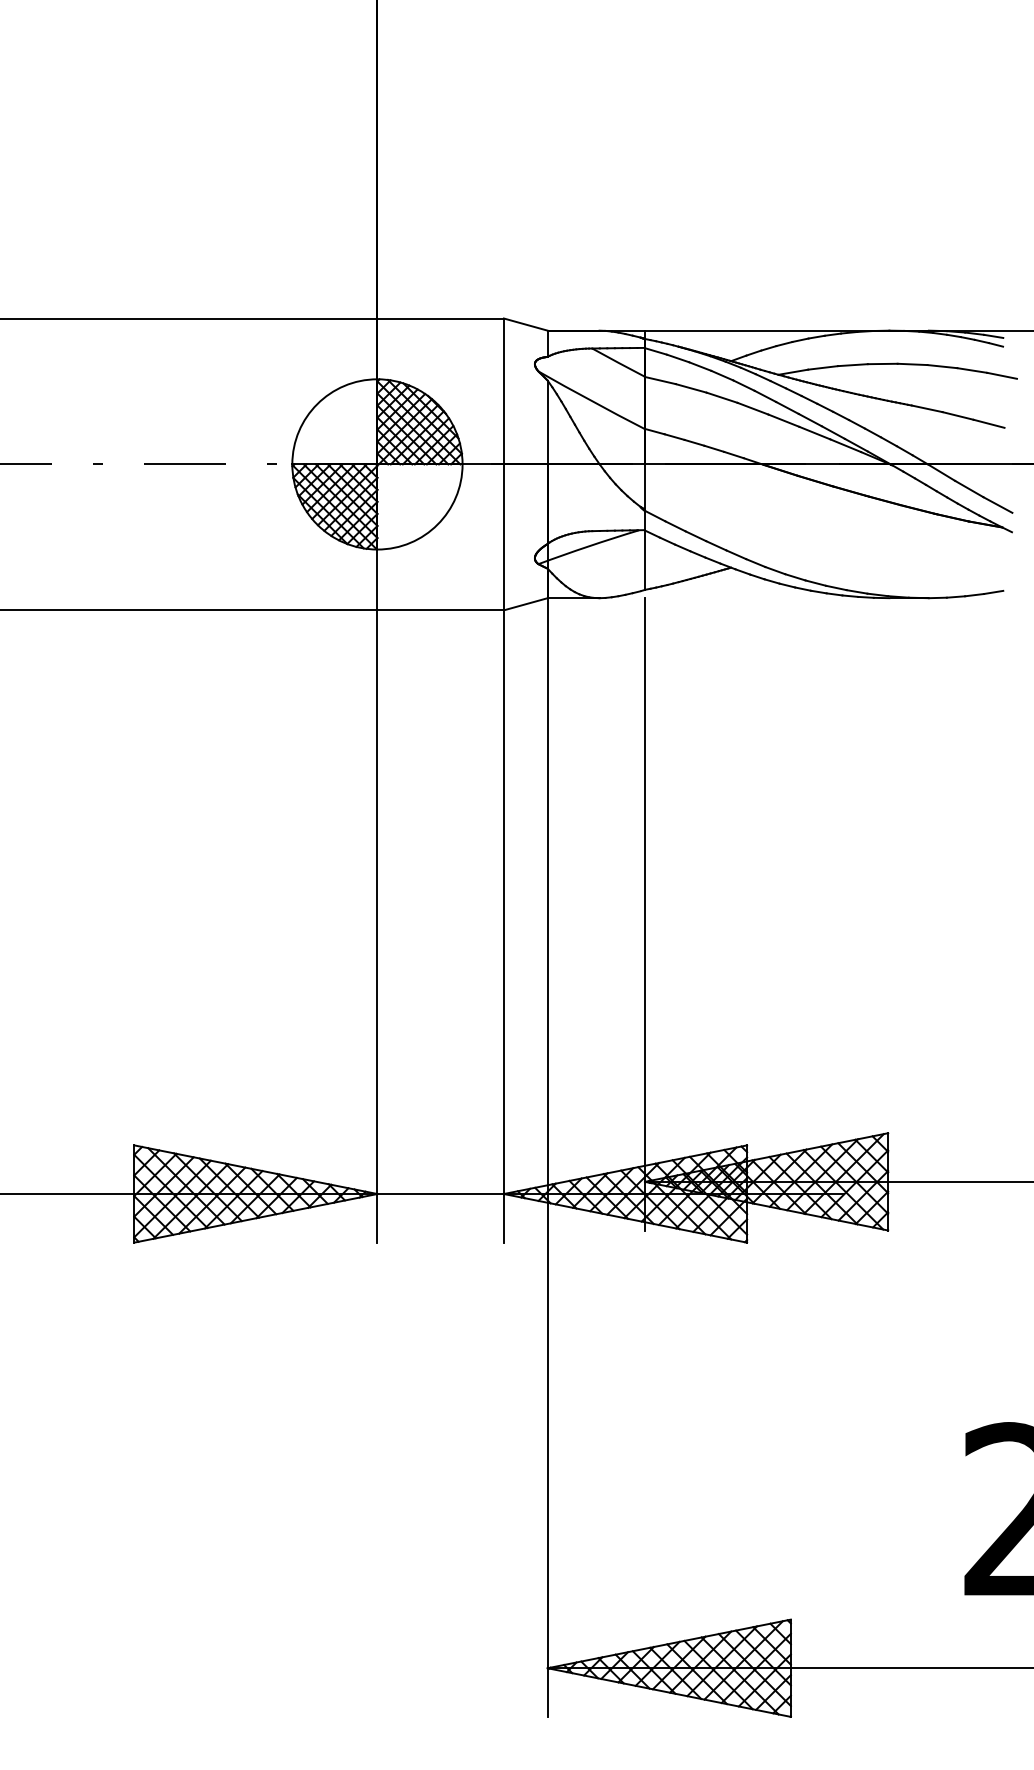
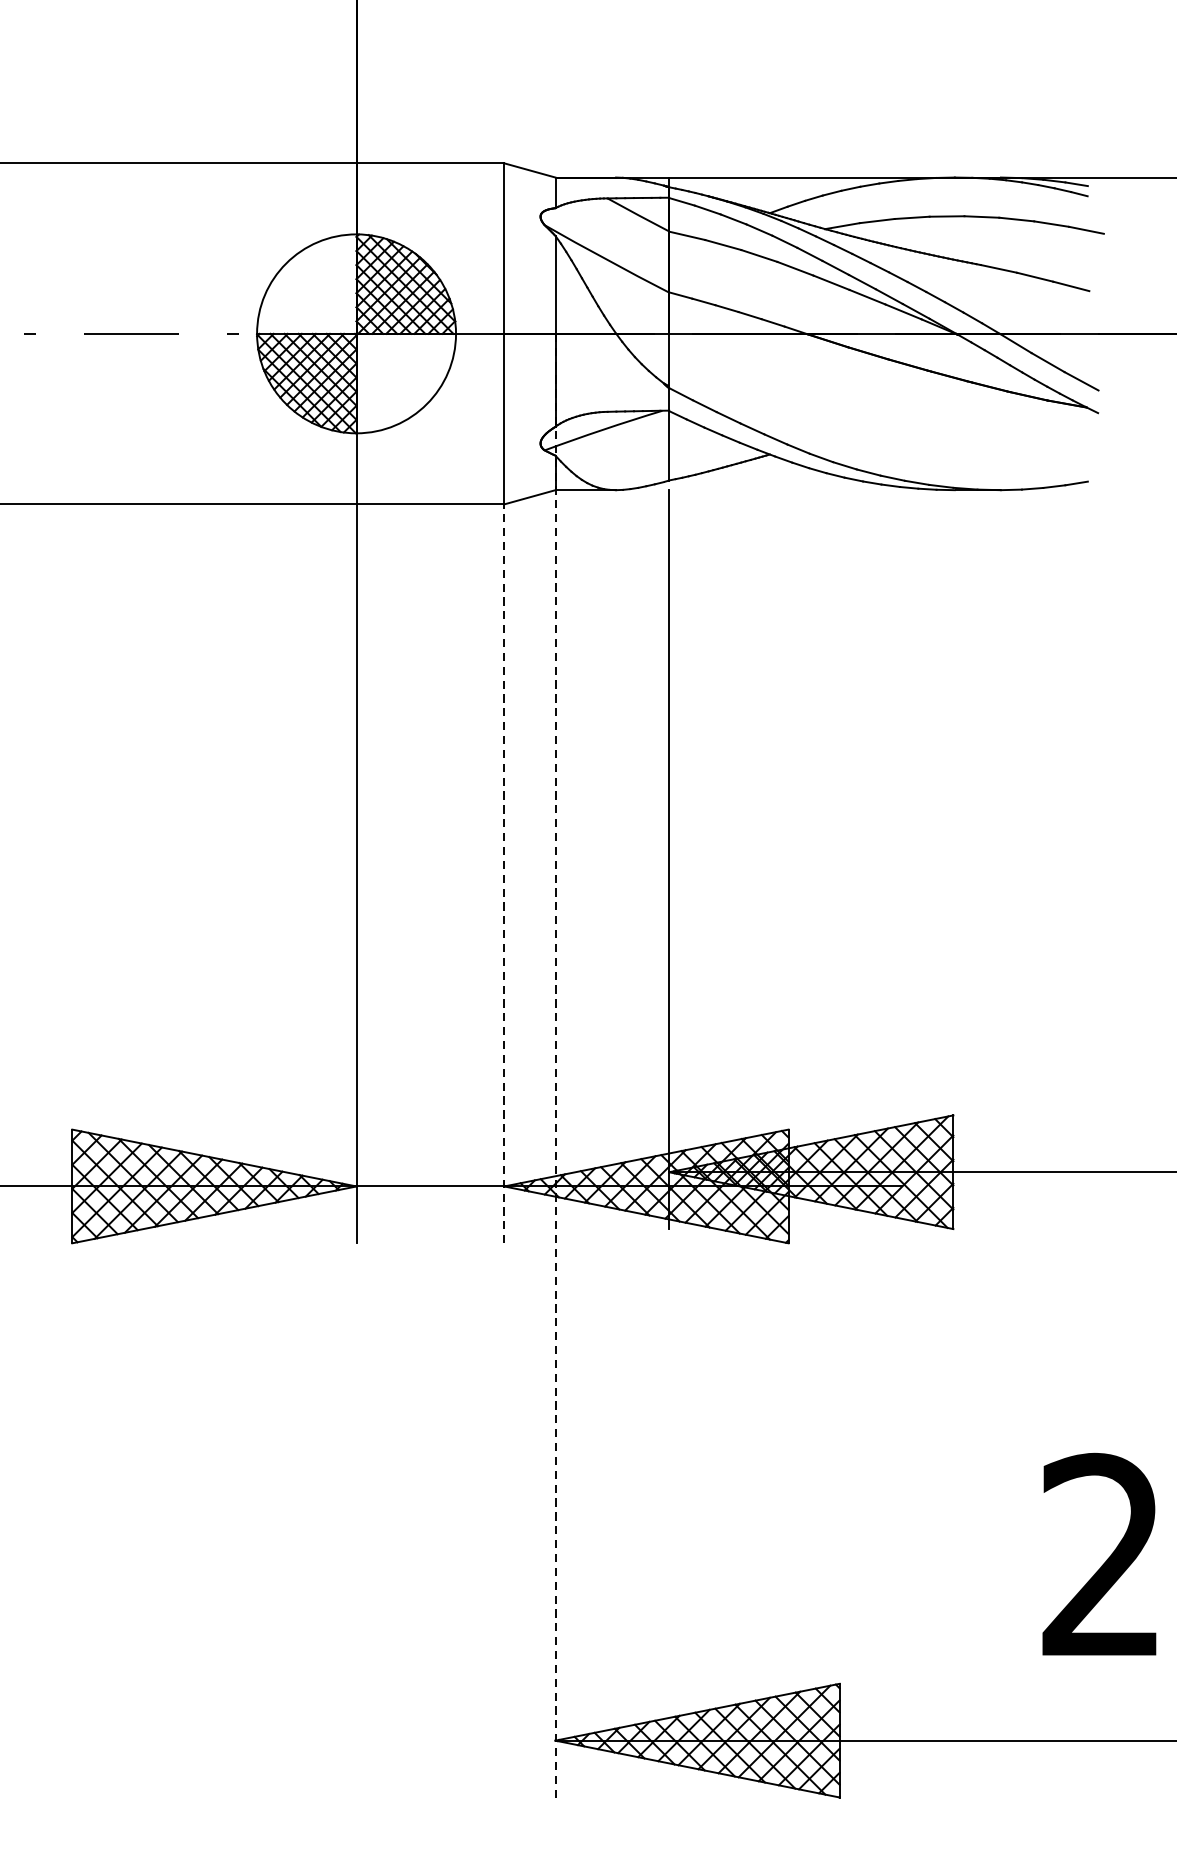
line: (503, 926) -> (503, 873), solid -> dashed
line: (547, 1091) -> (555, 1066), solid -> dashed

